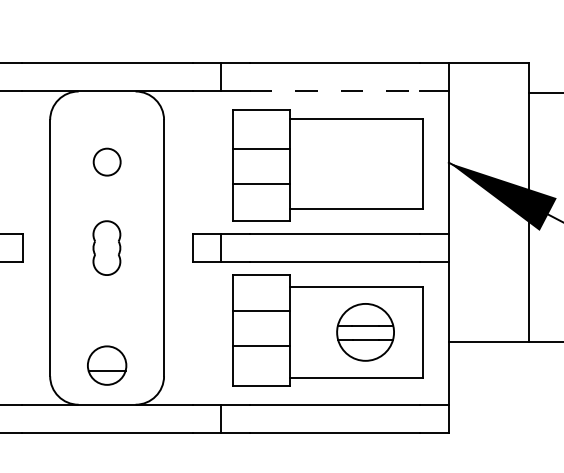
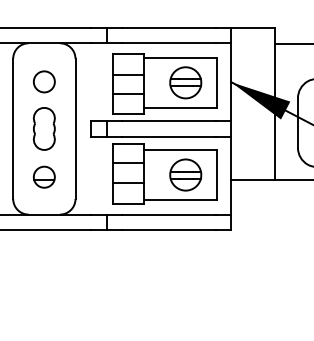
line: (334, 91) -> (168, 43), dashed -> solid
circle: (107, 161) -> (44, 81), size x1.43
part: (365, 163) -> (185, 82), added
part: (105, 247) -> (43, 128), size x1.43
part: (107, 364) -> (44, 176), moved

